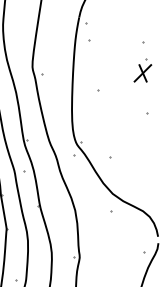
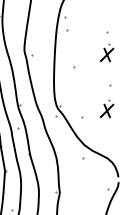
part: (143, 144) -> (107, 108), added

